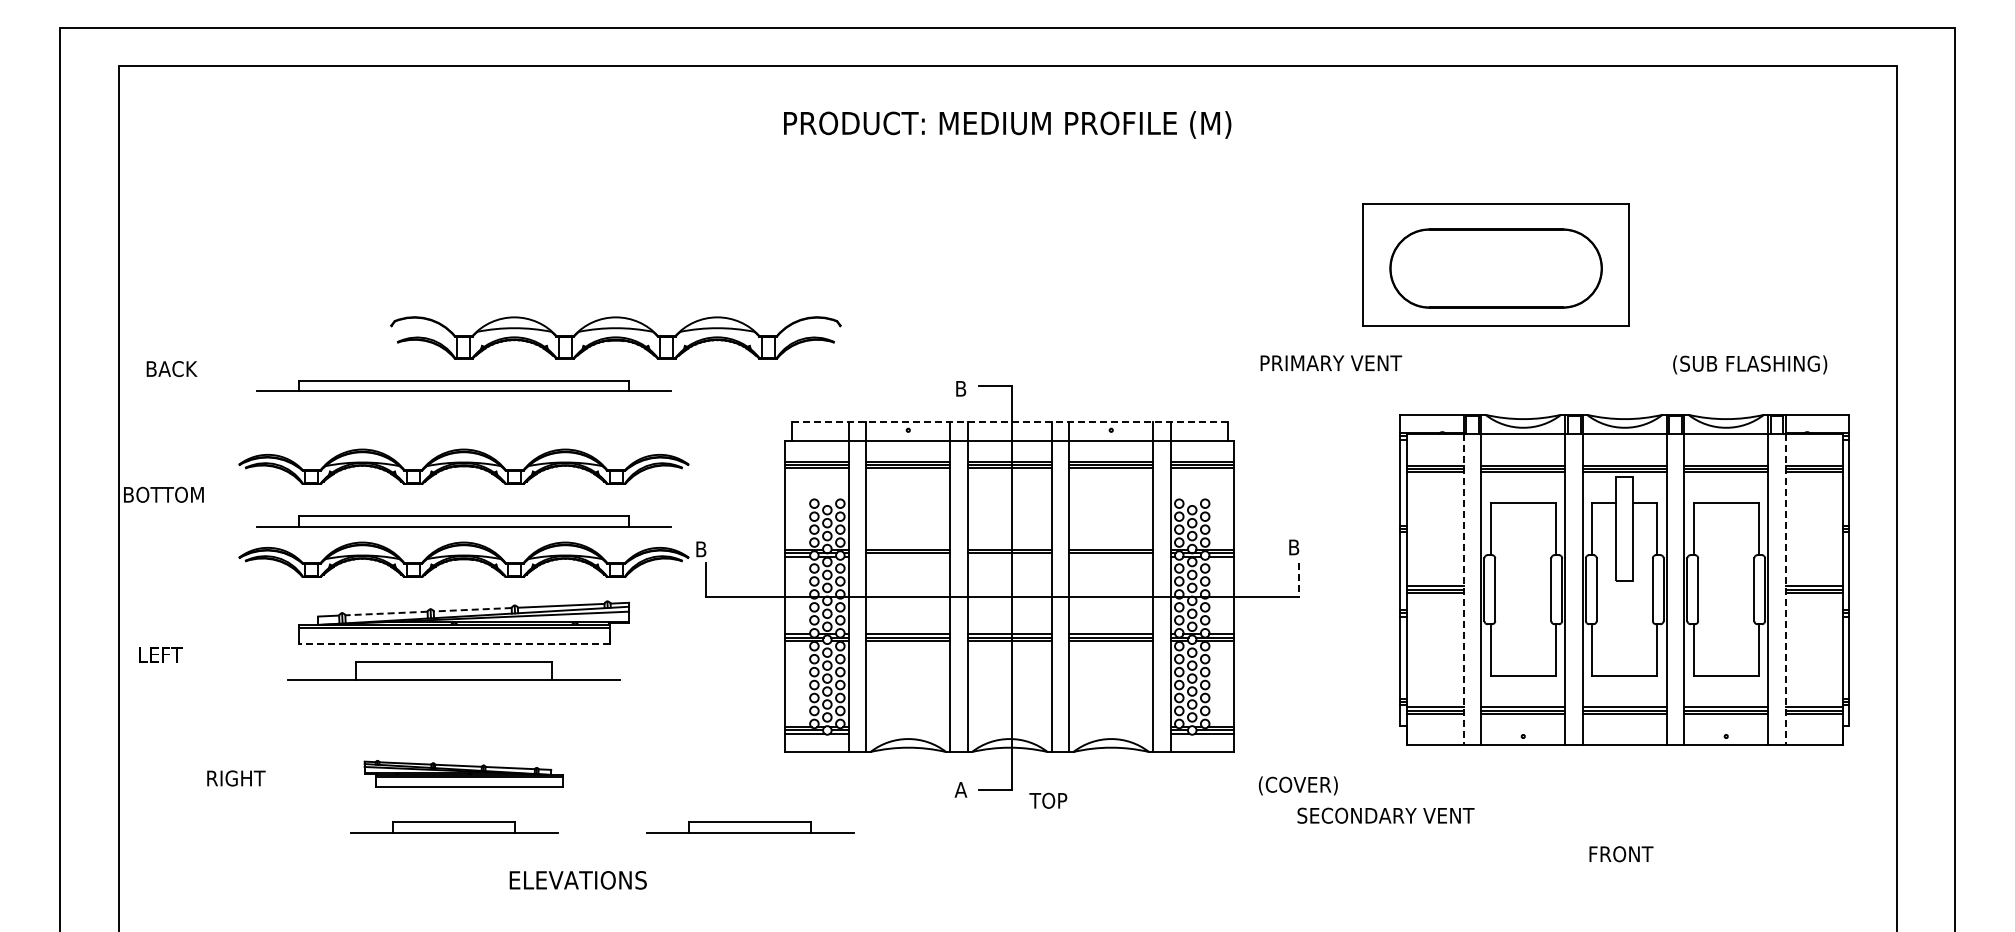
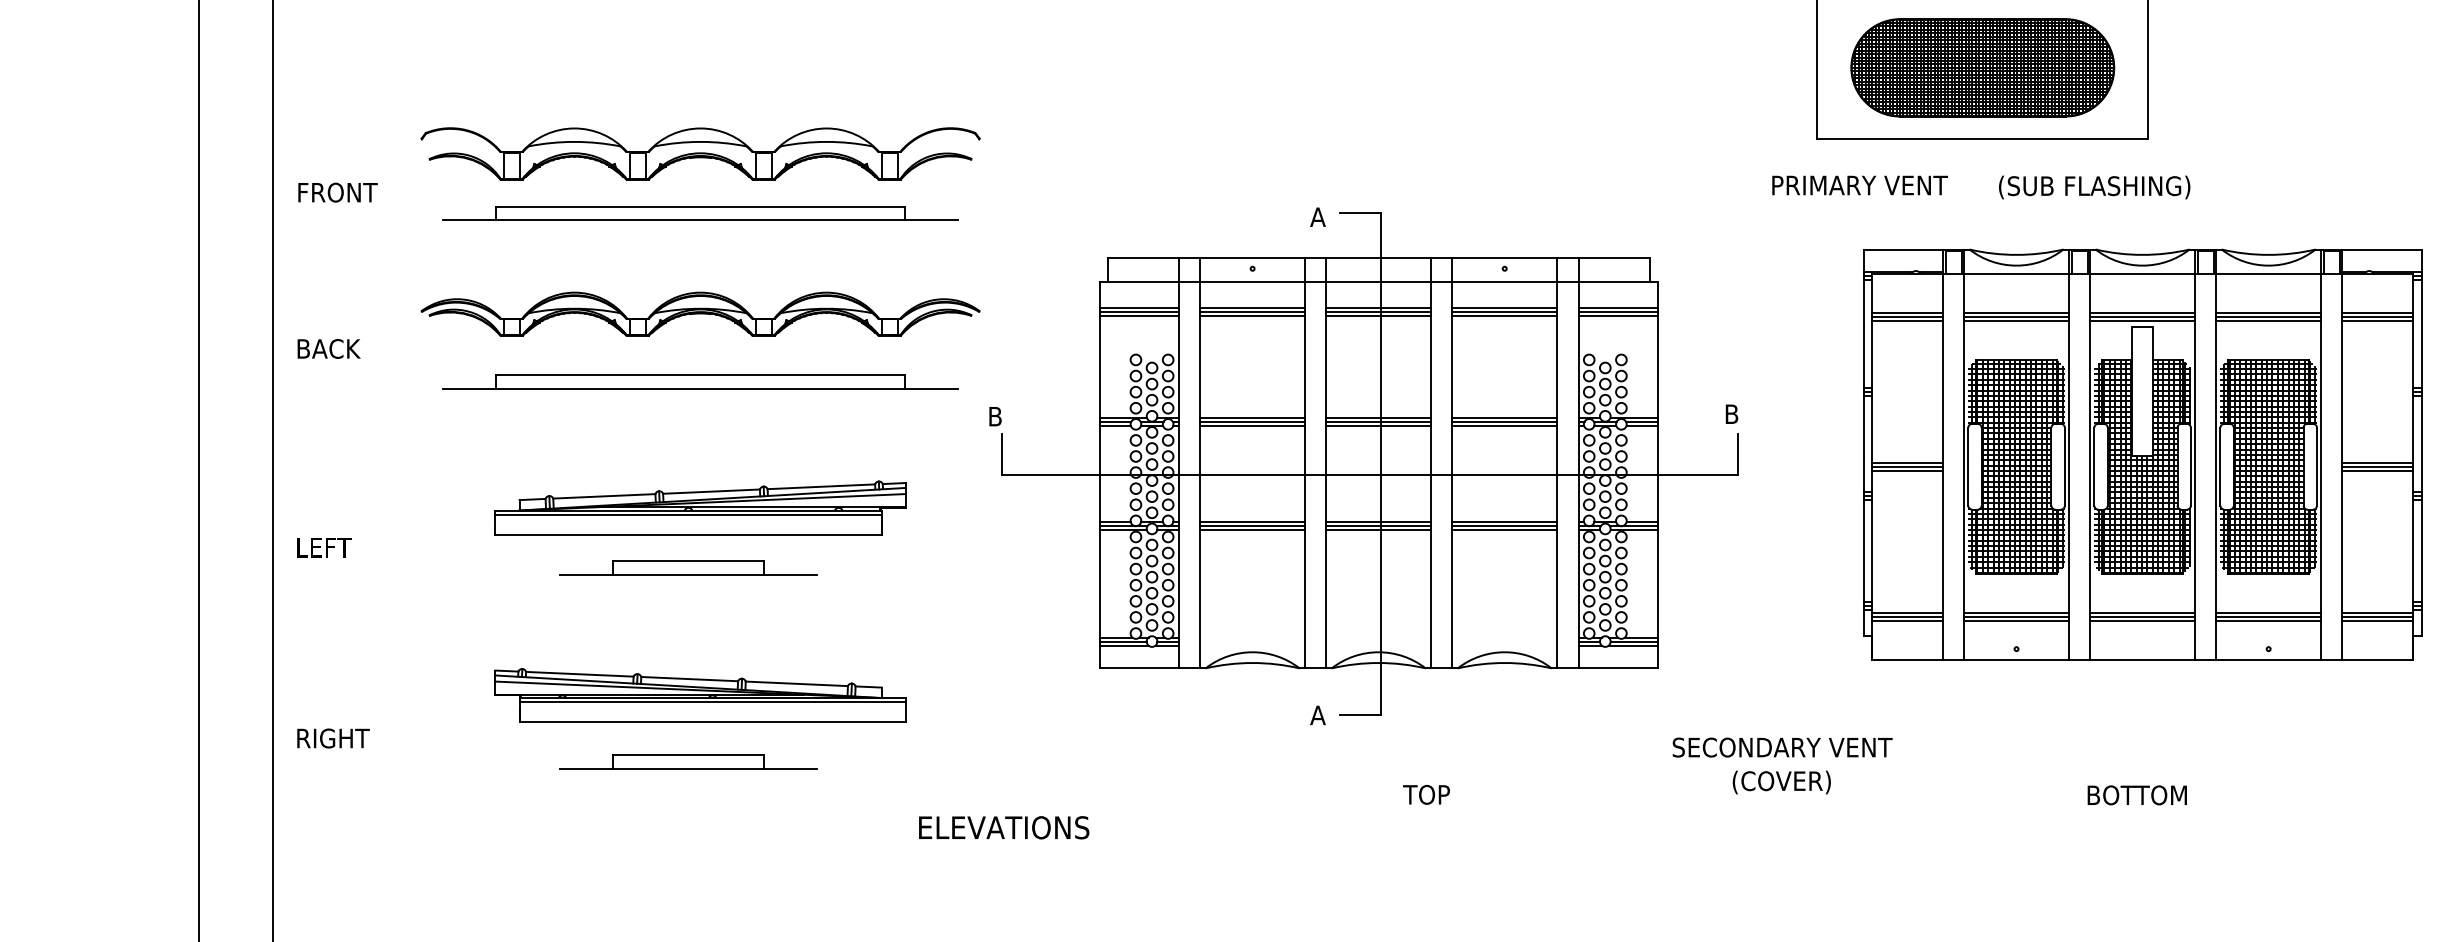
hatch: (1495, 268) -> (1982, 67), added
part: (615, 337) -> (700, 153), moved
text: (1331, 362) -> (1860, 184), moved
text: (1750, 364) -> (2095, 187), moved
text: (172, 369) -> (338, 193), BACK -> FRONT
text: (960, 388) -> (1317, 216), B -> A
line: (1009, 421) -> (1378, 257), dashed -> solid
text: (163, 494) -> (327, 348), BOTTOM -> BACK
line: (908, 556) -> (1252, 425), added
line: (1009, 556) -> (1378, 425), added
line: (1111, 556) -> (1505, 425), added
part: (463, 559) -> (700, 429), removed
line: (1298, 580) -> (1737, 455), dashed -> solid
hatch: (1523, 589) -> (2016, 466), added
hatch: (1624, 589) -> (2142, 466), added
hatch: (1726, 589) -> (2268, 466), added
line: (1463, 590) -> (1942, 467), dashed -> solid
line: (1785, 590) -> (2342, 467), dashed -> solid
line: (472, 609) -> (711, 491), dashed -> solid
line: (385, 613) -> (603, 496), dashed -> solid
line: (453, 644) -> (687, 534), dashed -> solid
part: (454, 671) -> (688, 568), size x0.62
part: (463, 773) -> (700, 695), size x1.67
text: (236, 778) -> (333, 738), moved
text: (1297, 785) -> (1780, 782), moved
text: (1048, 800) -> (1426, 794), moved
text: (1385, 815) -> (1782, 747), moved
part: (750, 827) -> (1056, 762), removed
text: (1620, 854) -> (2137, 795), FRONT -> BOTTOM
text: (577, 880) -> (1003, 827), moved

